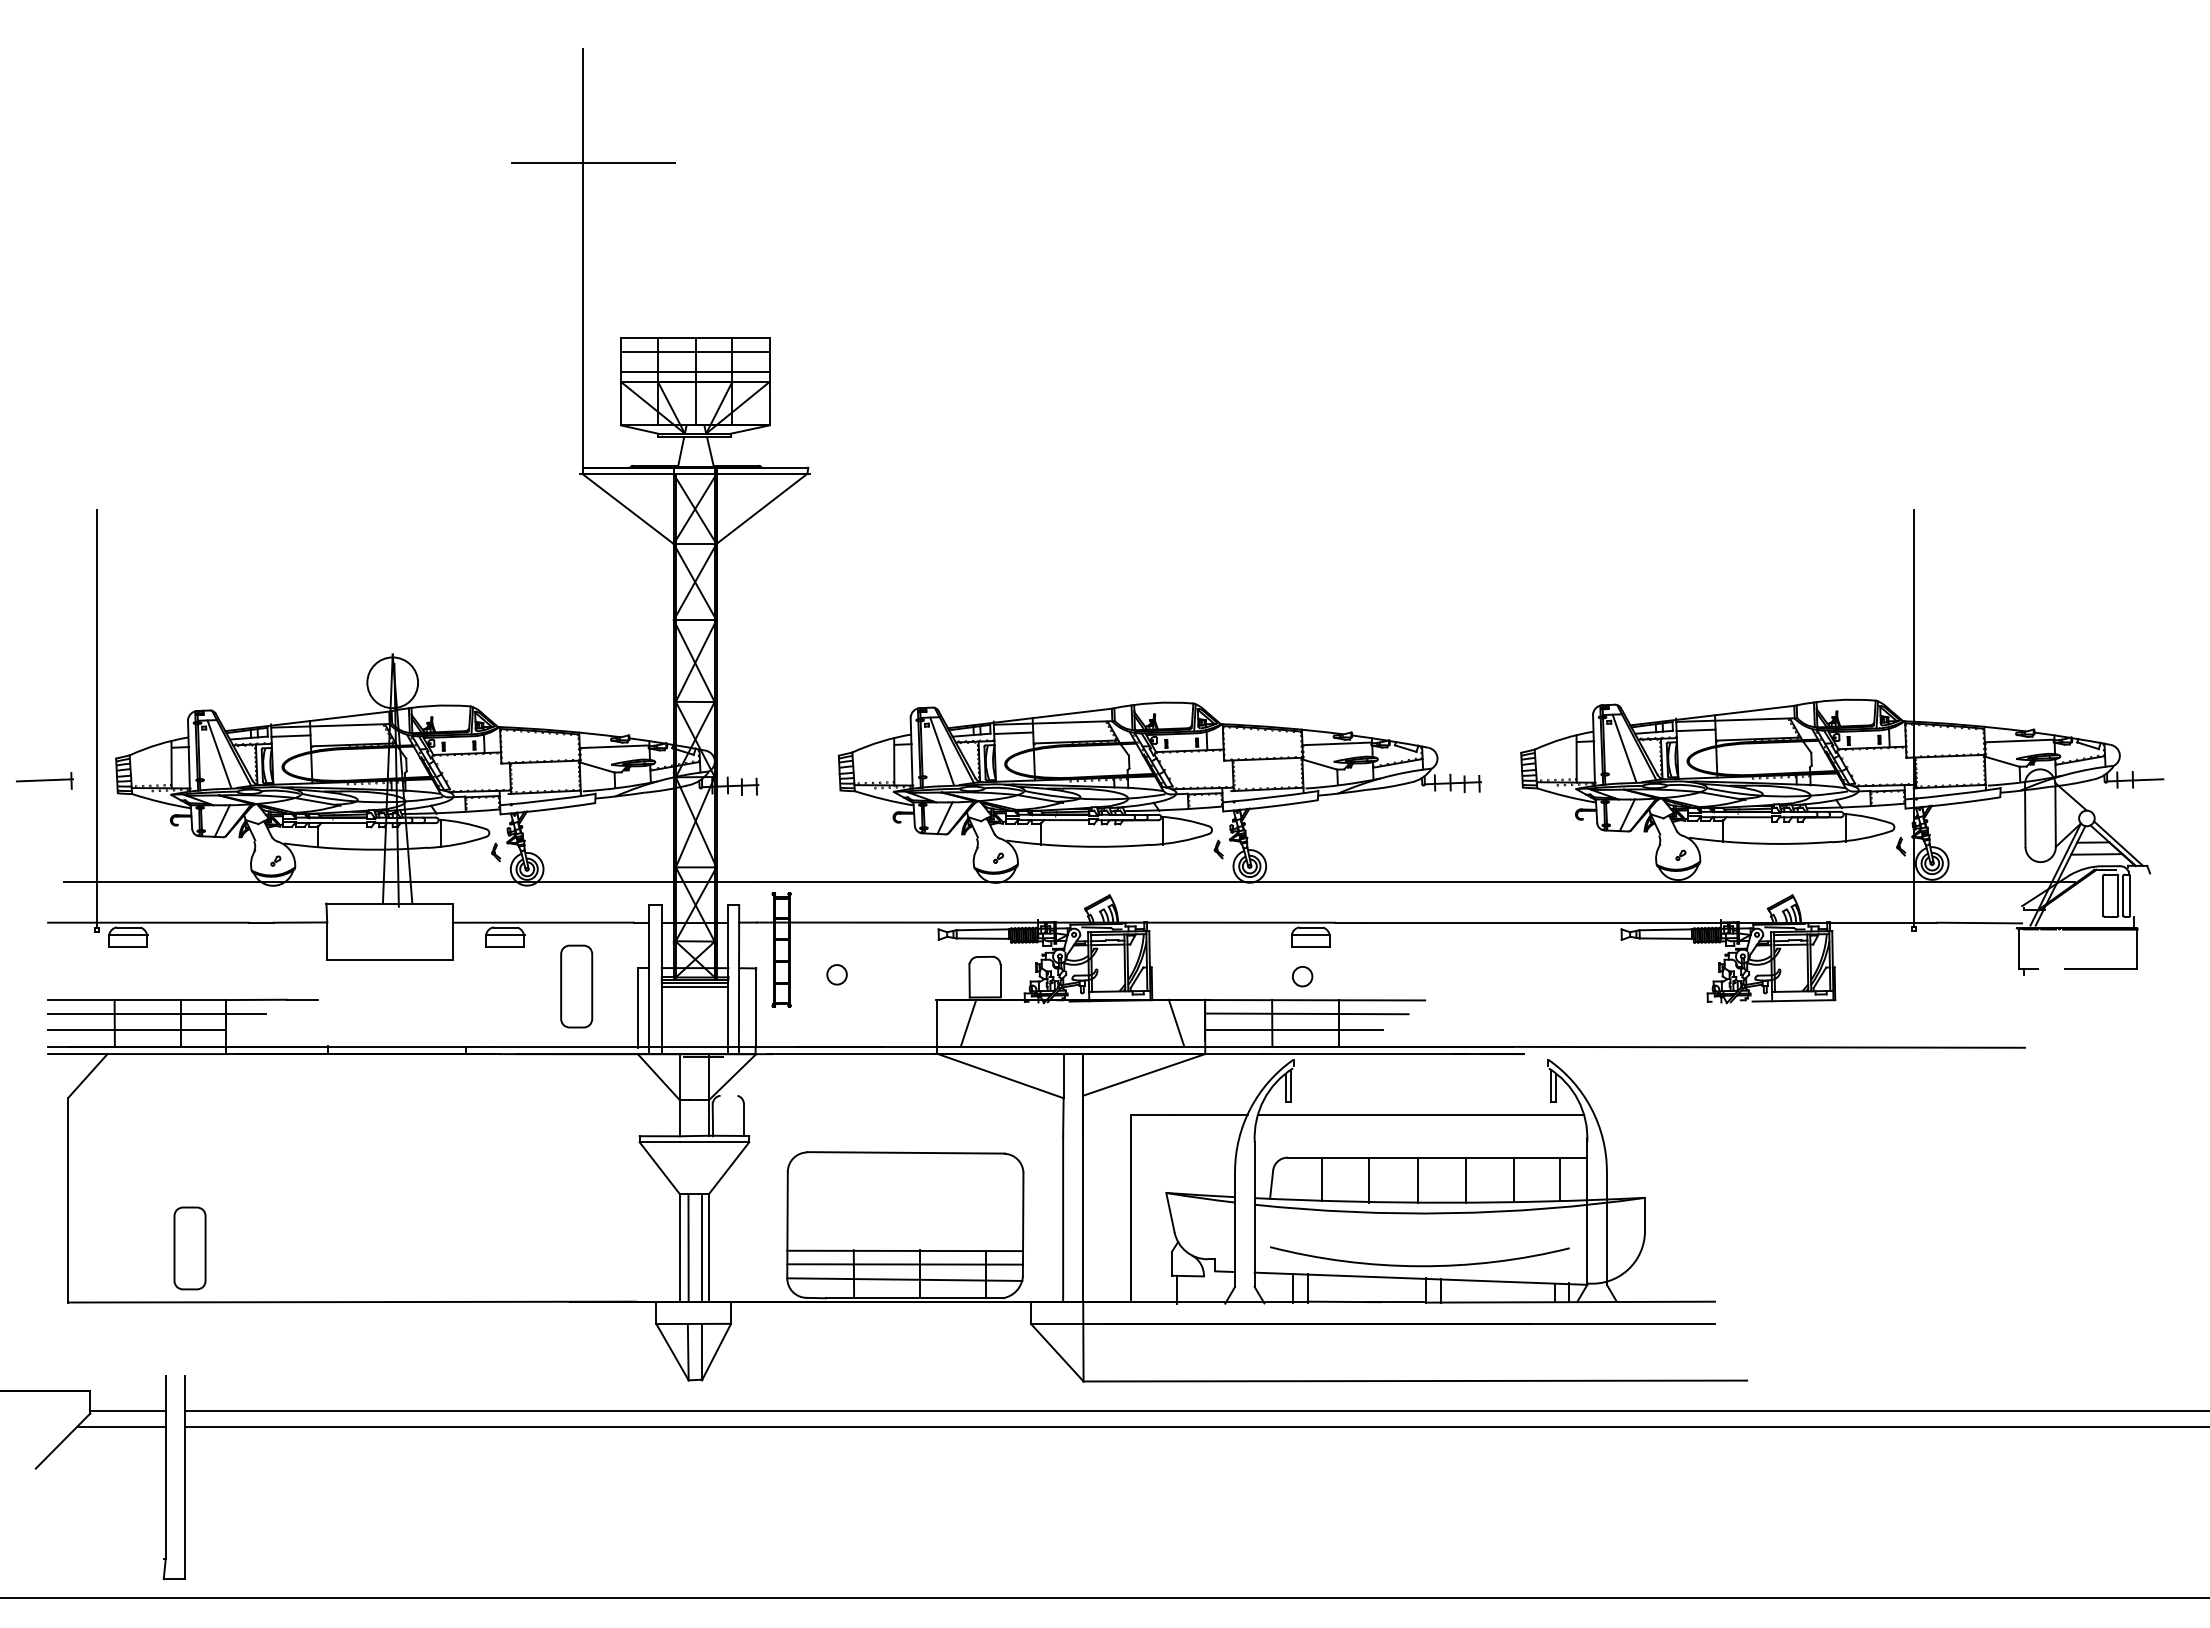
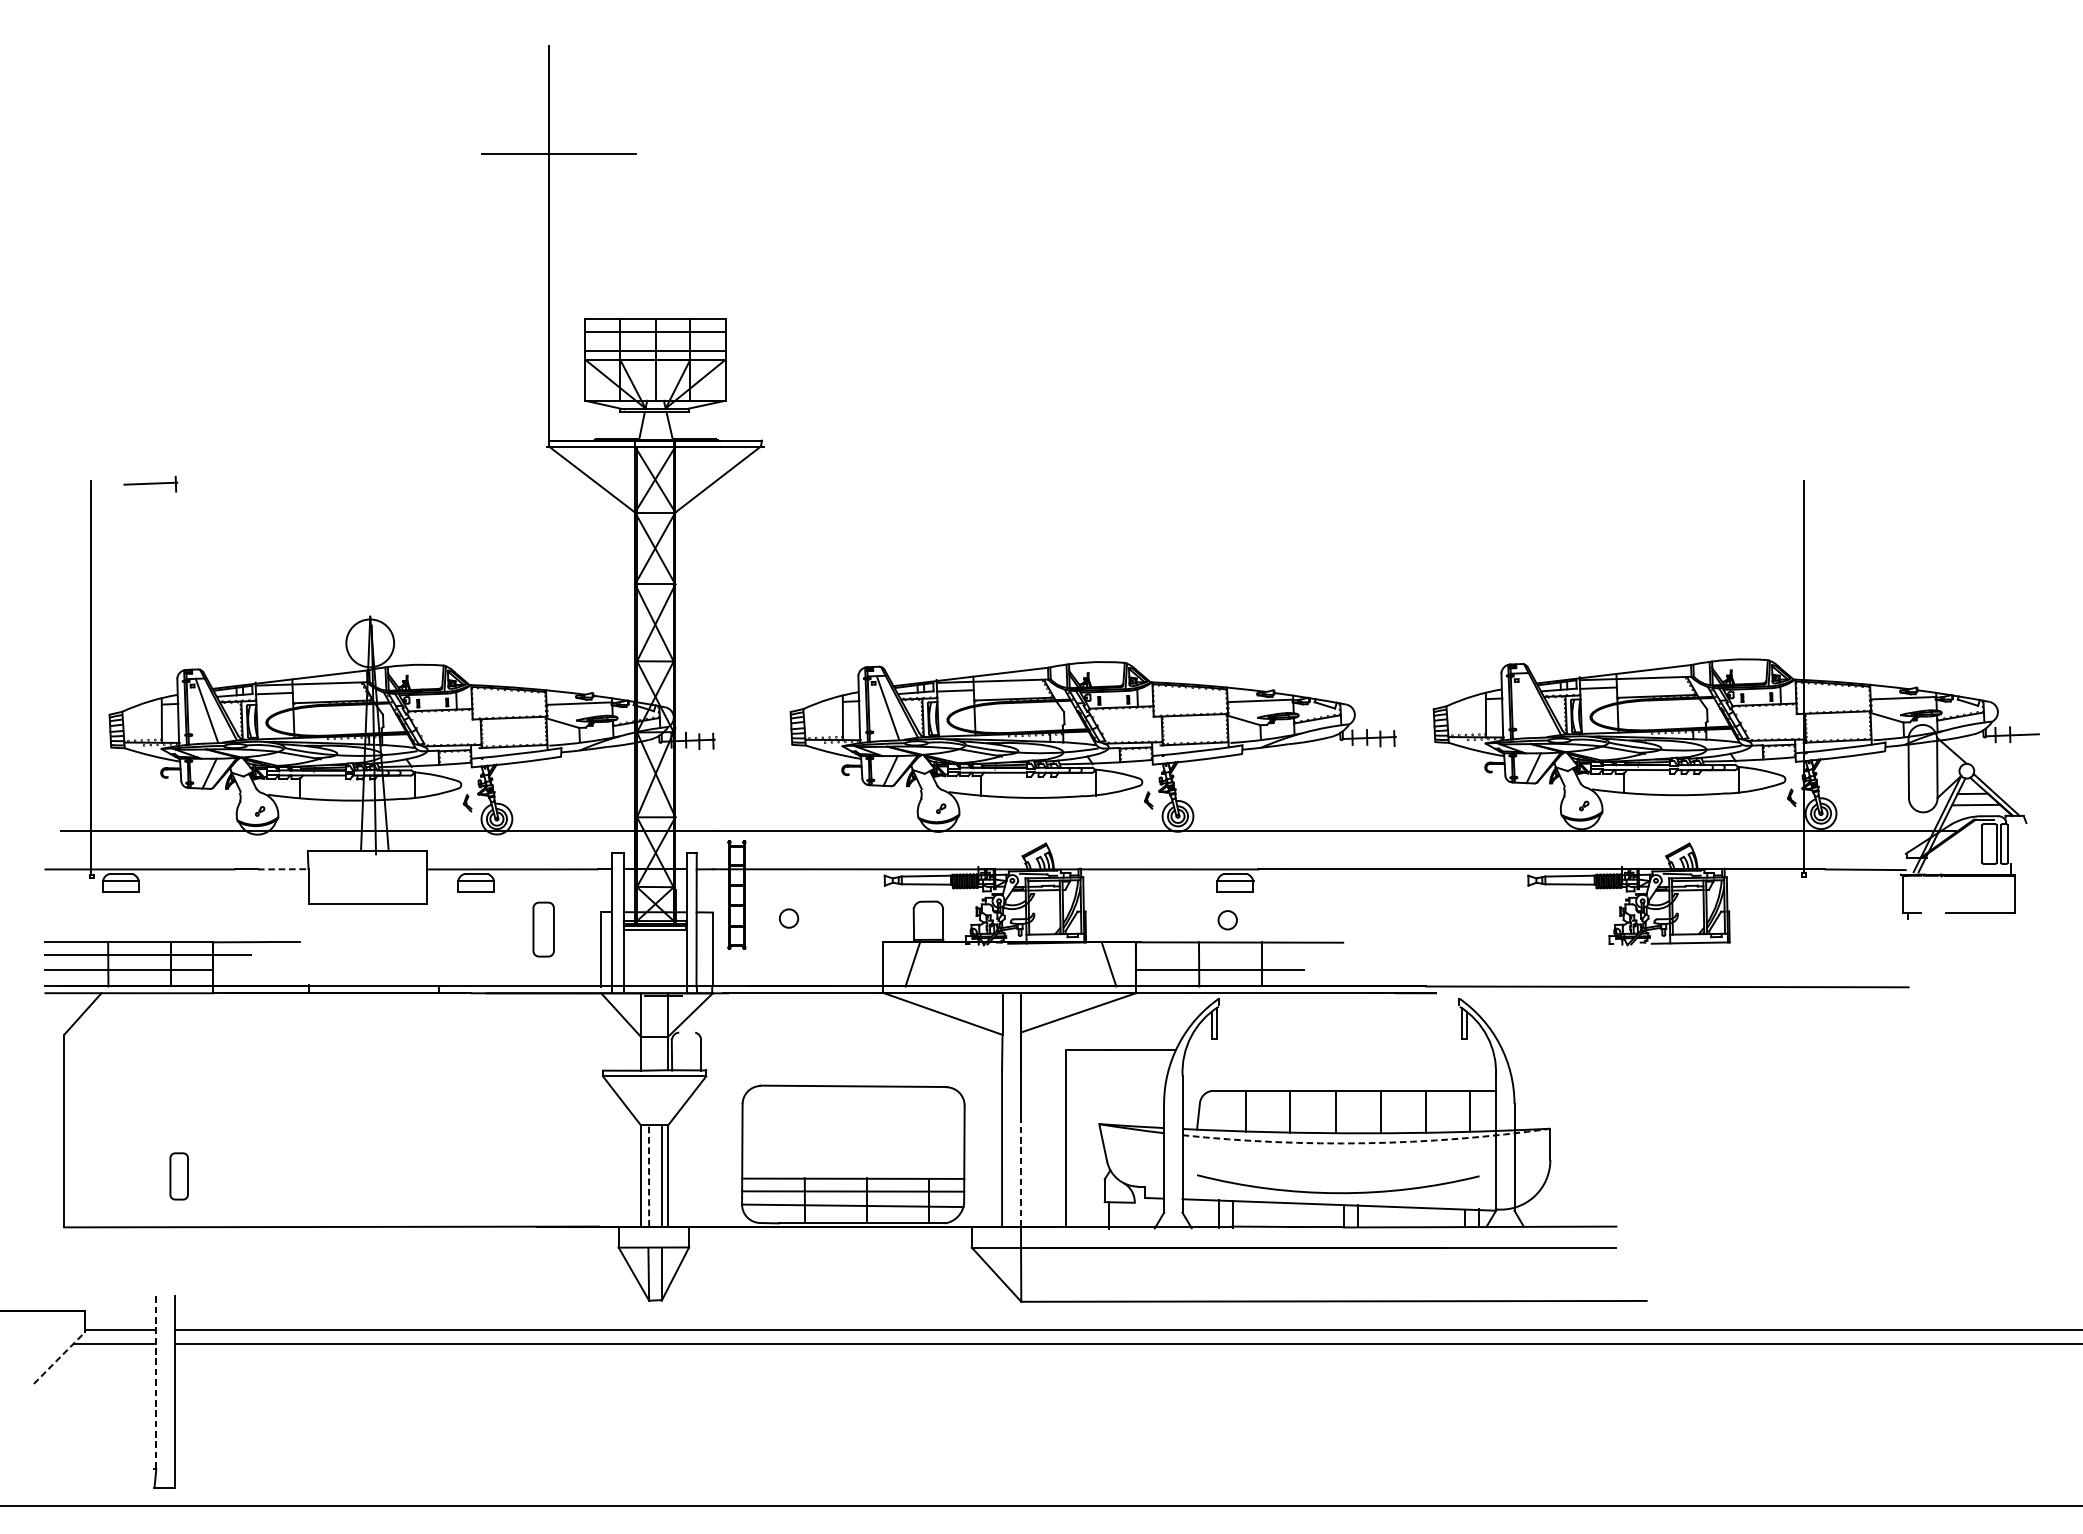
line: (1624, 747) -> (1531, 704), removed
part: (44, 780) -> (150, 483), moved
line: (300, 922) -> (283, 869), solid -> dashed
part: (576, 986) -> (543, 929), size x0.7
line: (1306, 1013) -> (1231, 955), removed
line: (1420, 1114) -> (1338, 1050), removed
arc: (1449, 1213) -> (1366, 1143), solid -> dashed
line: (1083, 1245) -> (1021, 1173), solid -> dashed
line: (688, 1247) -> (648, 1175), solid -> dashed
part: (189, 1248) -> (178, 1176), size x0.6
line: (63, 1441) -> (59, 1358), solid -> dashed
line: (165, 1467) -> (156, 1382), solid -> dashed

